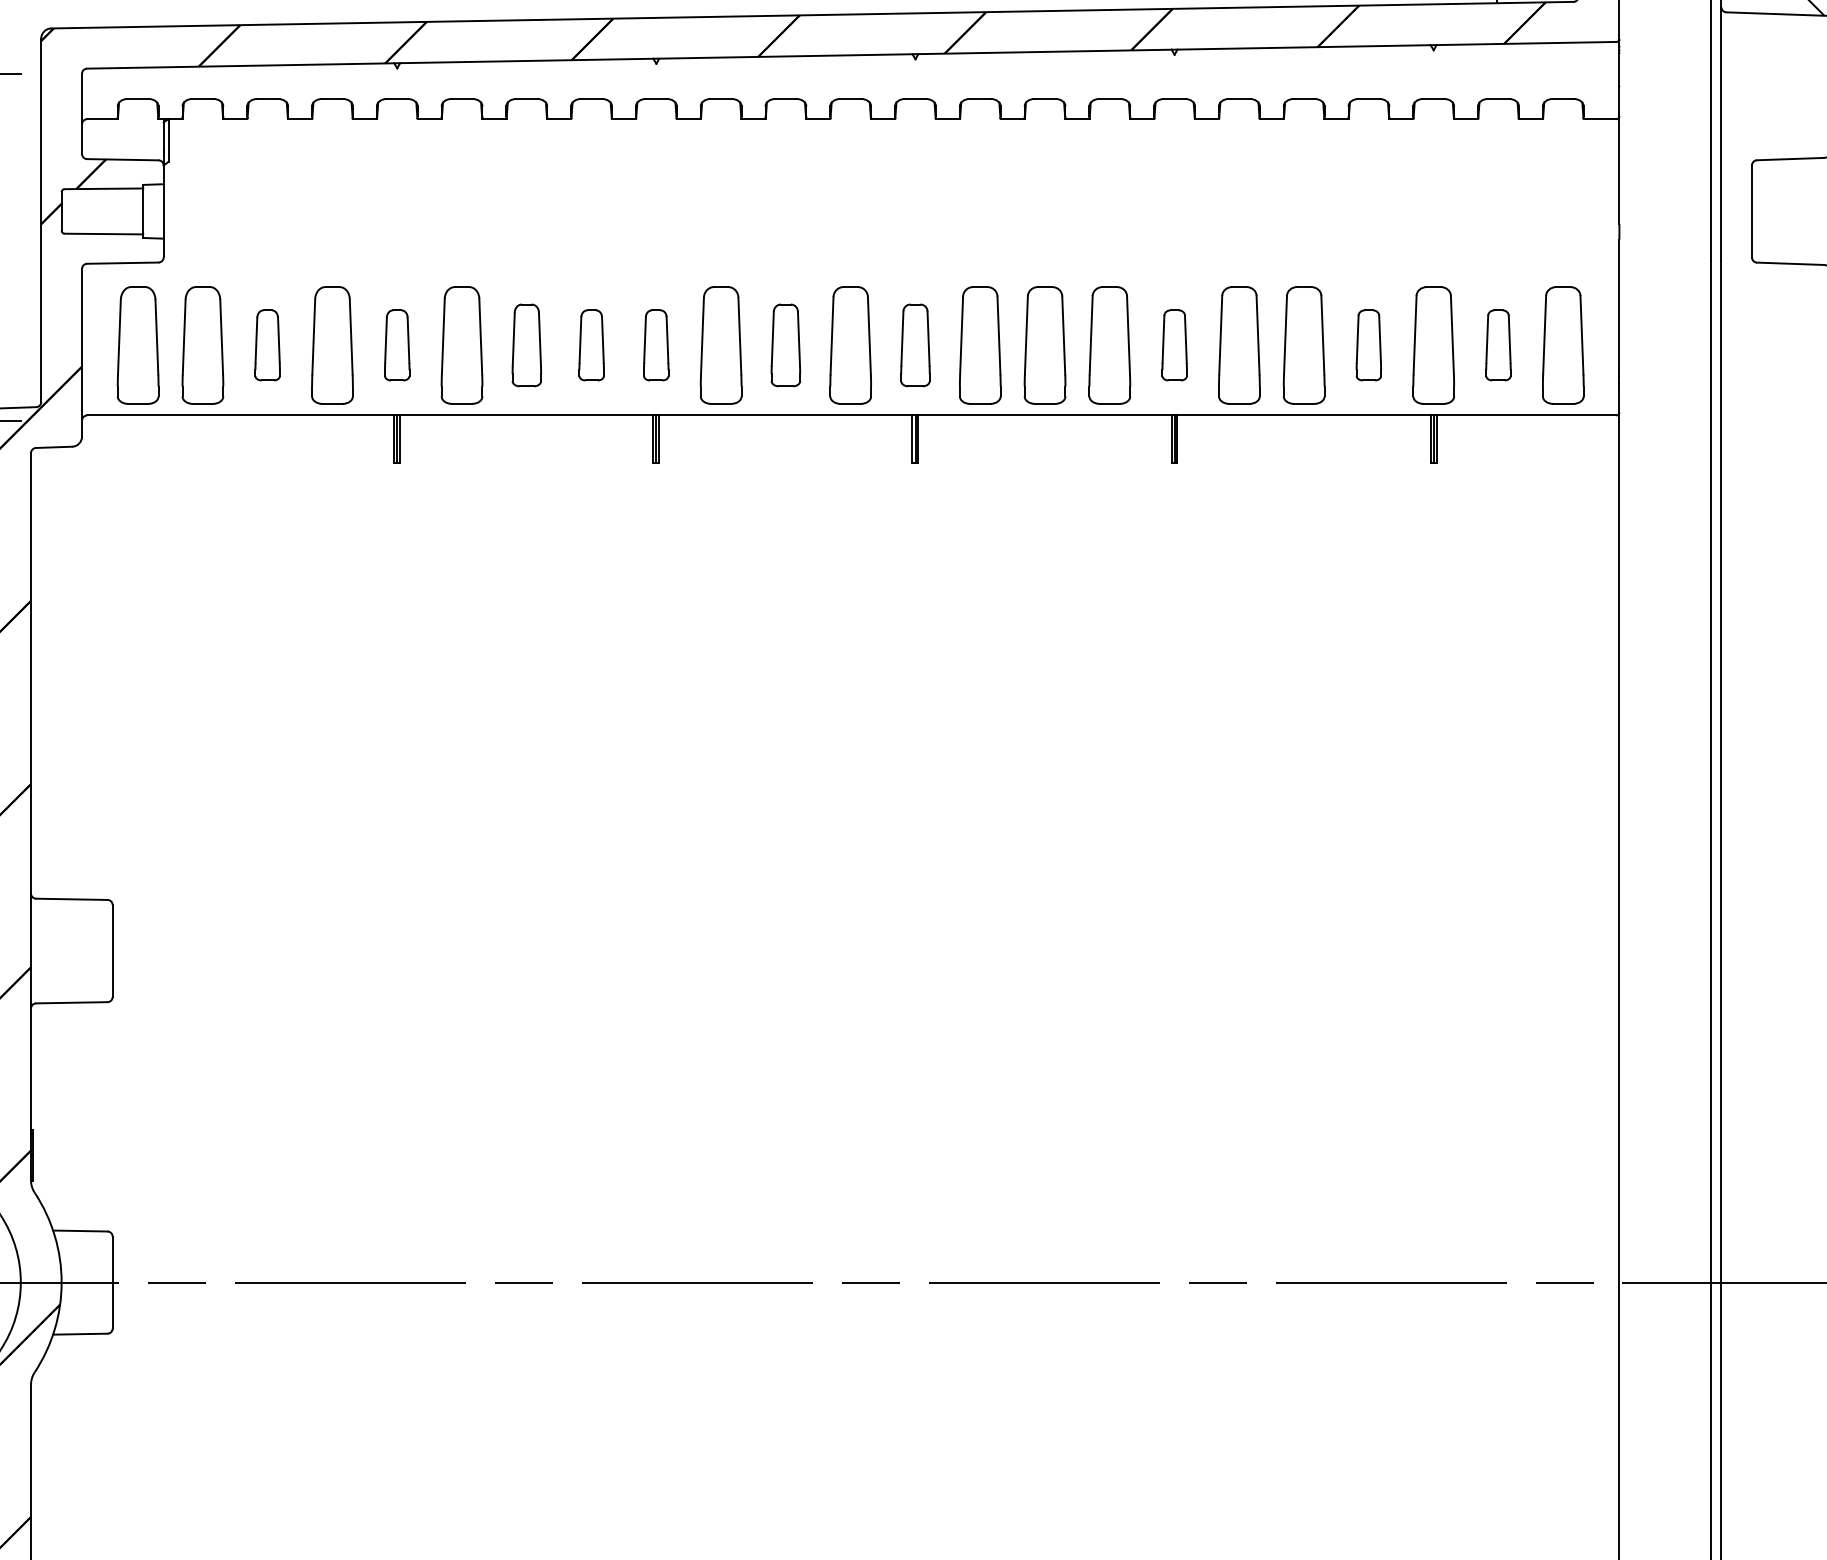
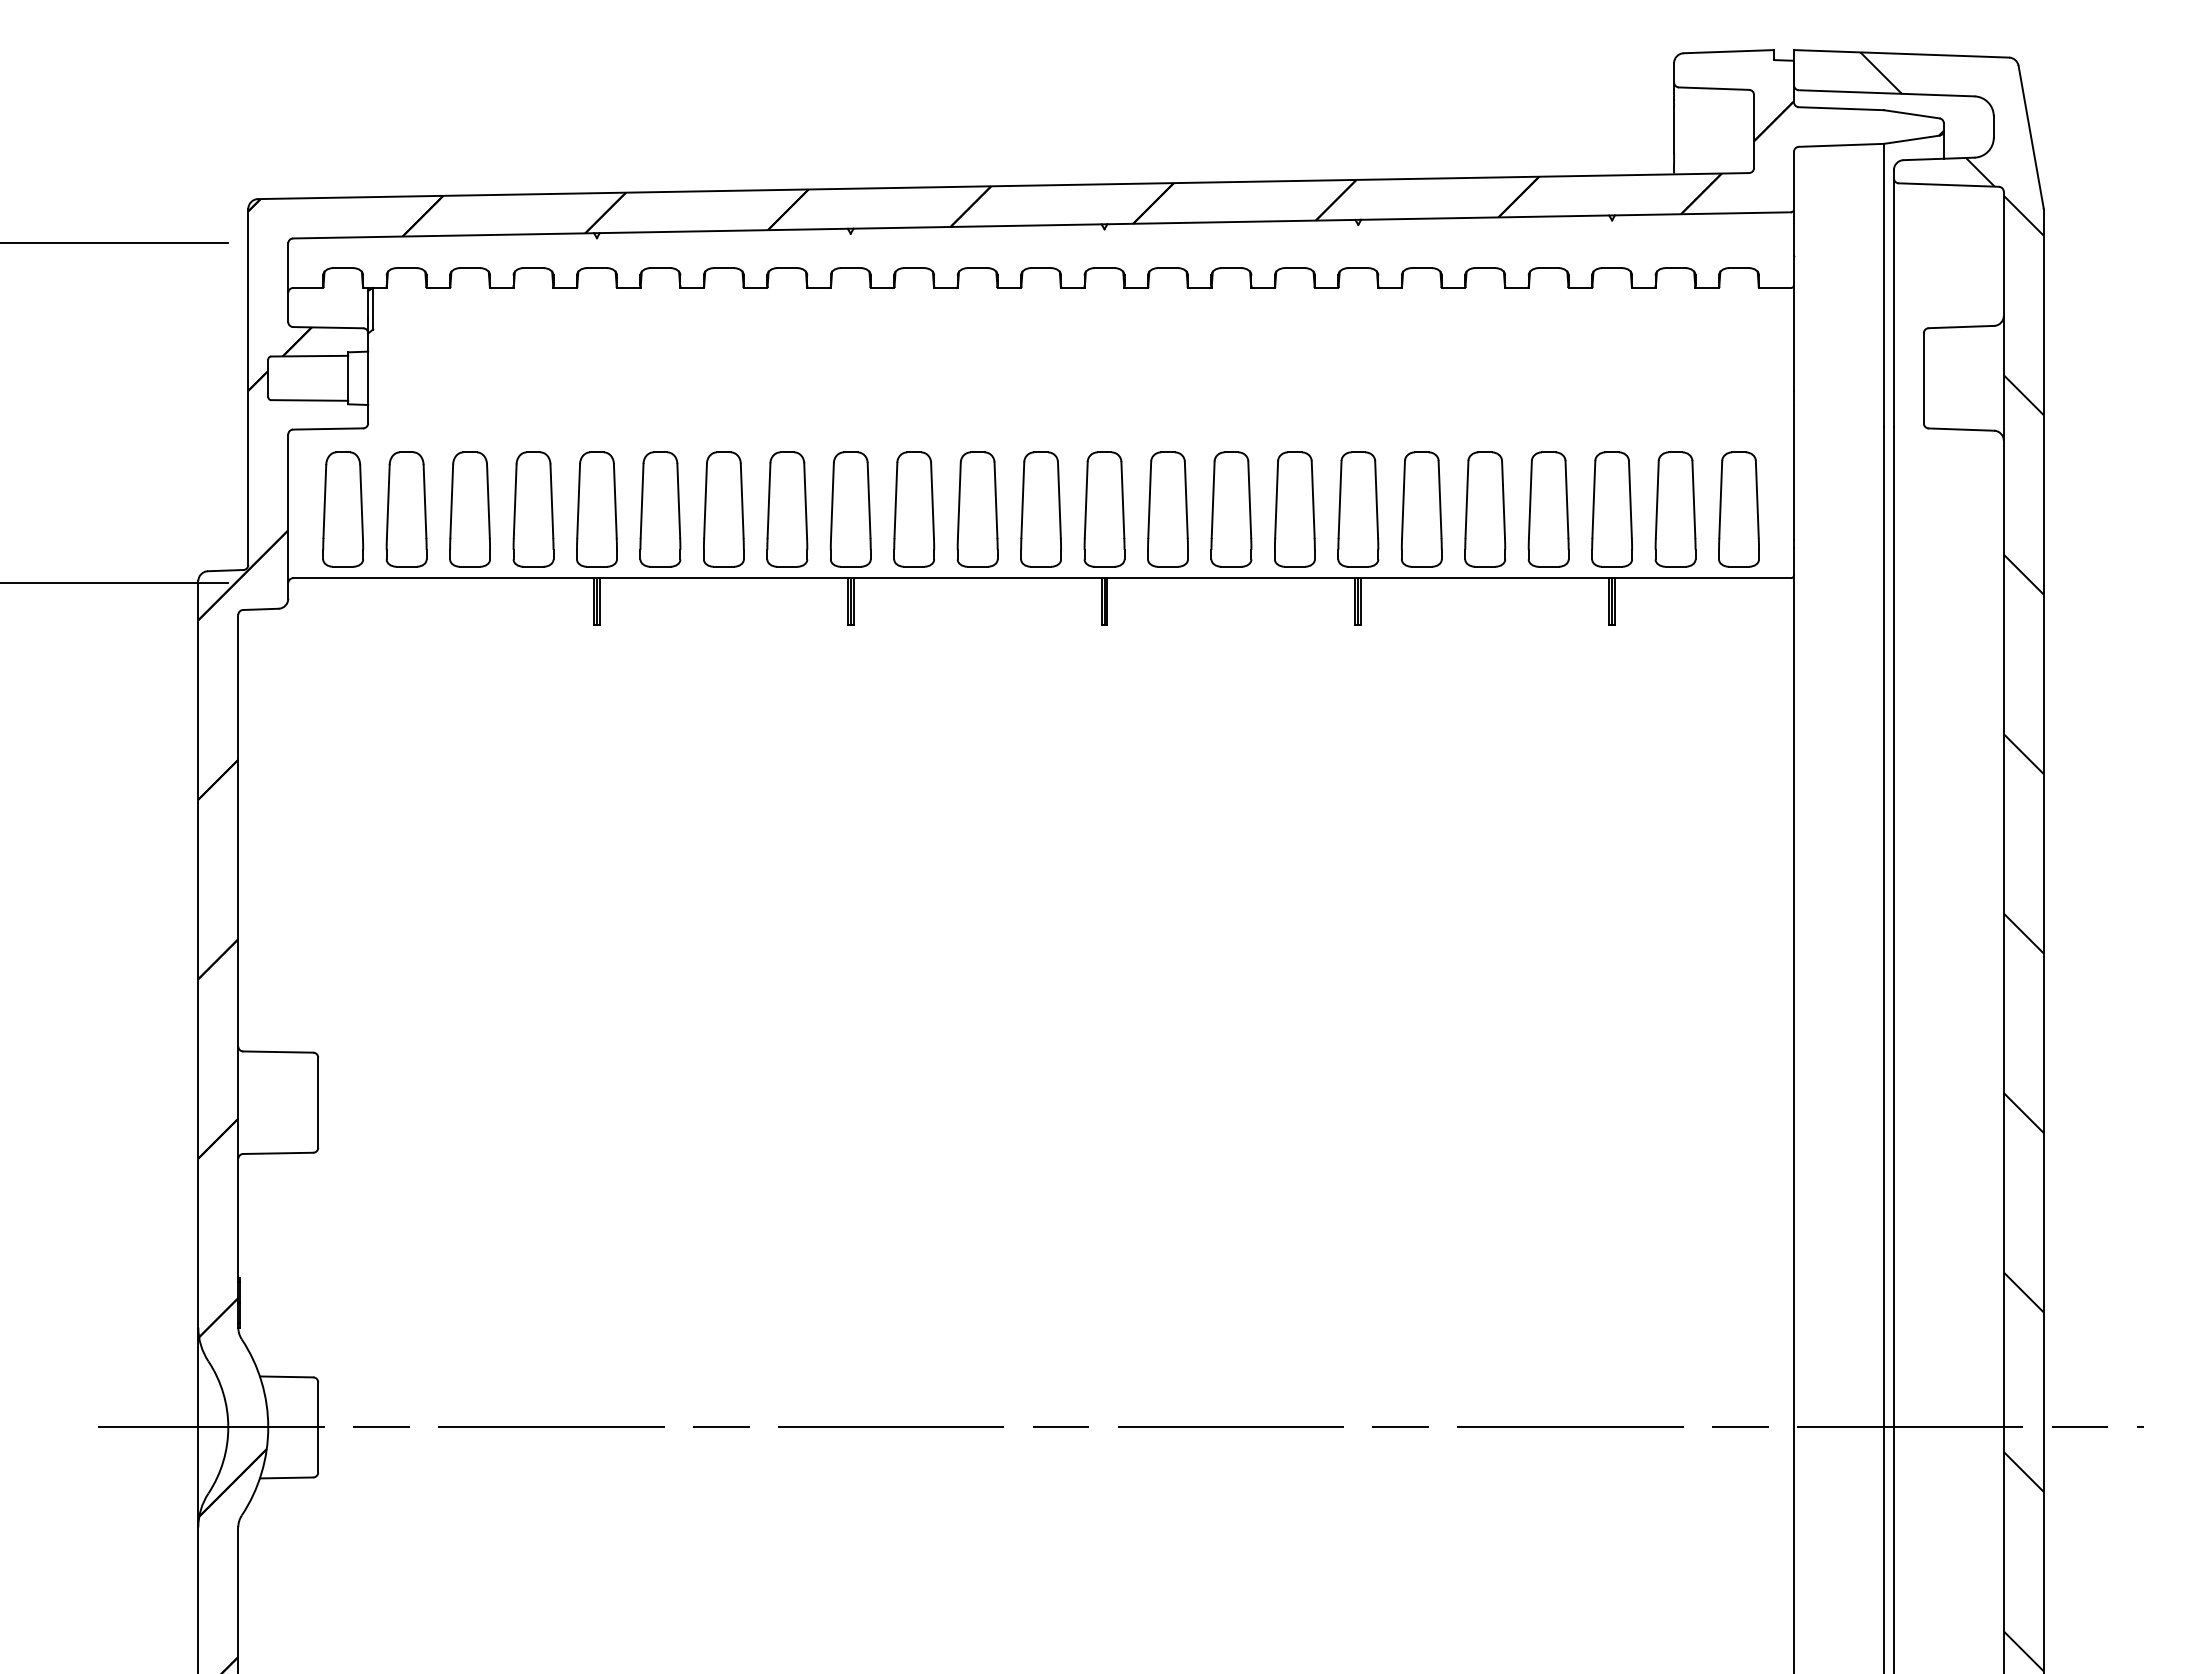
part: (267, 345) -> (469, 509), size x1.67
part: (396, 345) -> (596, 509), size x1.67
part: (526, 345) -> (723, 509), size x1.43
part: (591, 345) -> (787, 509), size x1.67
part: (656, 345) -> (850, 509), size x1.67
part: (785, 345) -> (977, 509), size x1.43
part: (915, 345) -> (1104, 509), size x1.43
part: (1174, 345) -> (1358, 509), size x1.67
part: (1368, 345) -> (1548, 509), size x1.67
part: (1498, 345) -> (1675, 509), size x1.67

